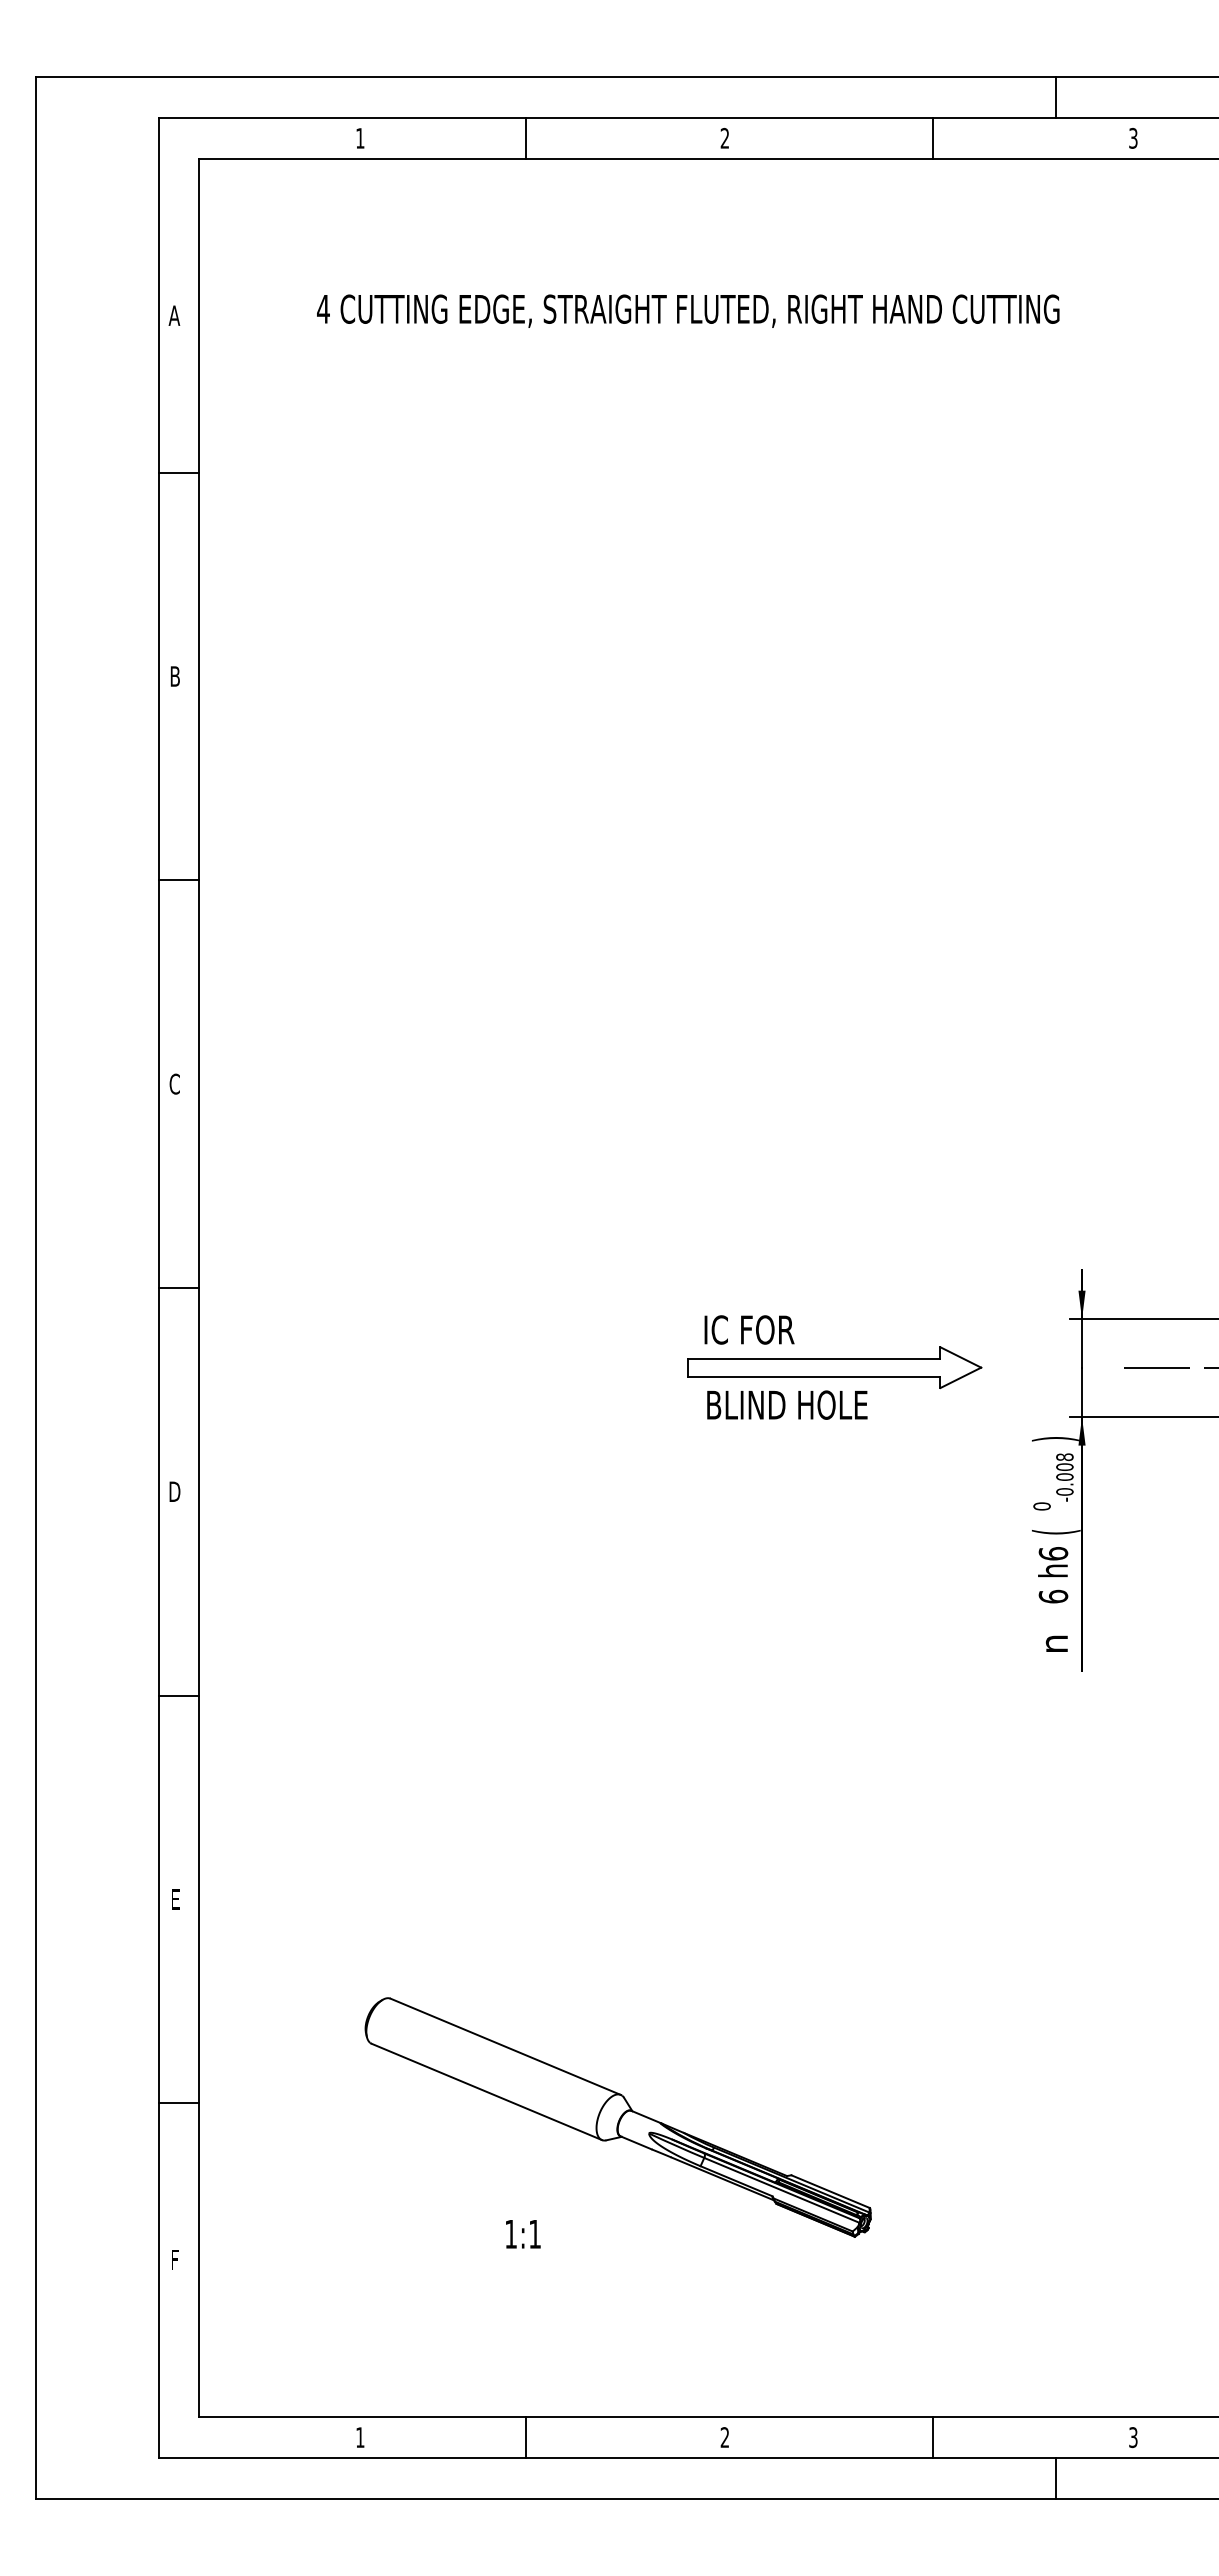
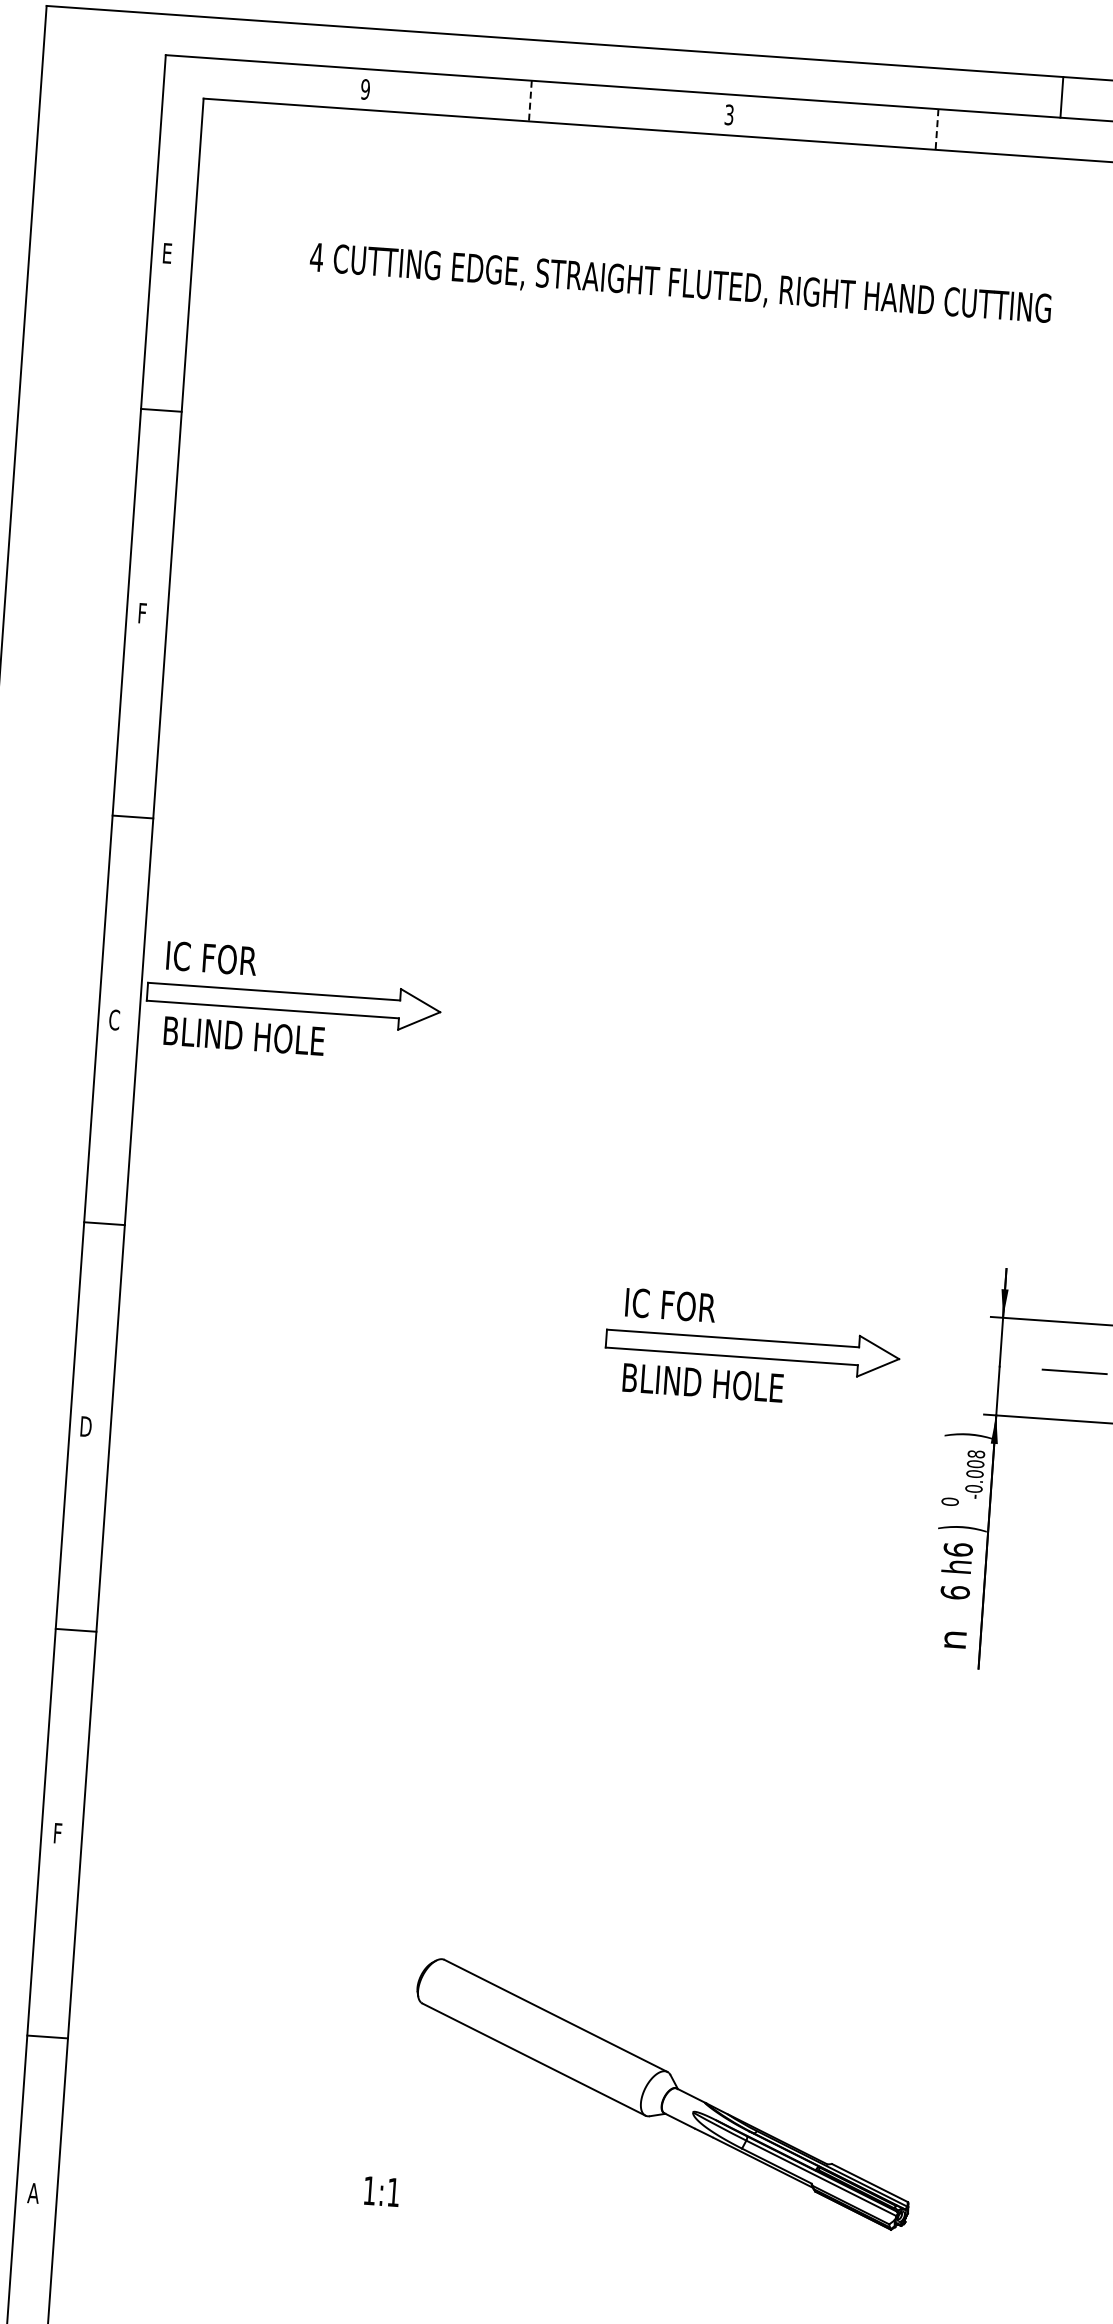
text: (359, 138) -> (364, 89), 1 -> 9
line: (525, 138) -> (530, 101), solid -> dashed
text: (724, 138) -> (728, 115), 2 -> 3
line: (933, 138) -> (937, 129), solid -> dashed
text: (174, 315) -> (167, 253), A -> E
text: (174, 676) -> (142, 613), B -> F
part: (352, 1053) -> (293, 1001), added
text: (1055, 1531) -> (961, 1527), ( -> )
text: (176, 1899) -> (59, 1833), E -> F
part: (617, 2117) -> (662, 2094), moved
text: (175, 2260) -> (33, 2193), F -> A

